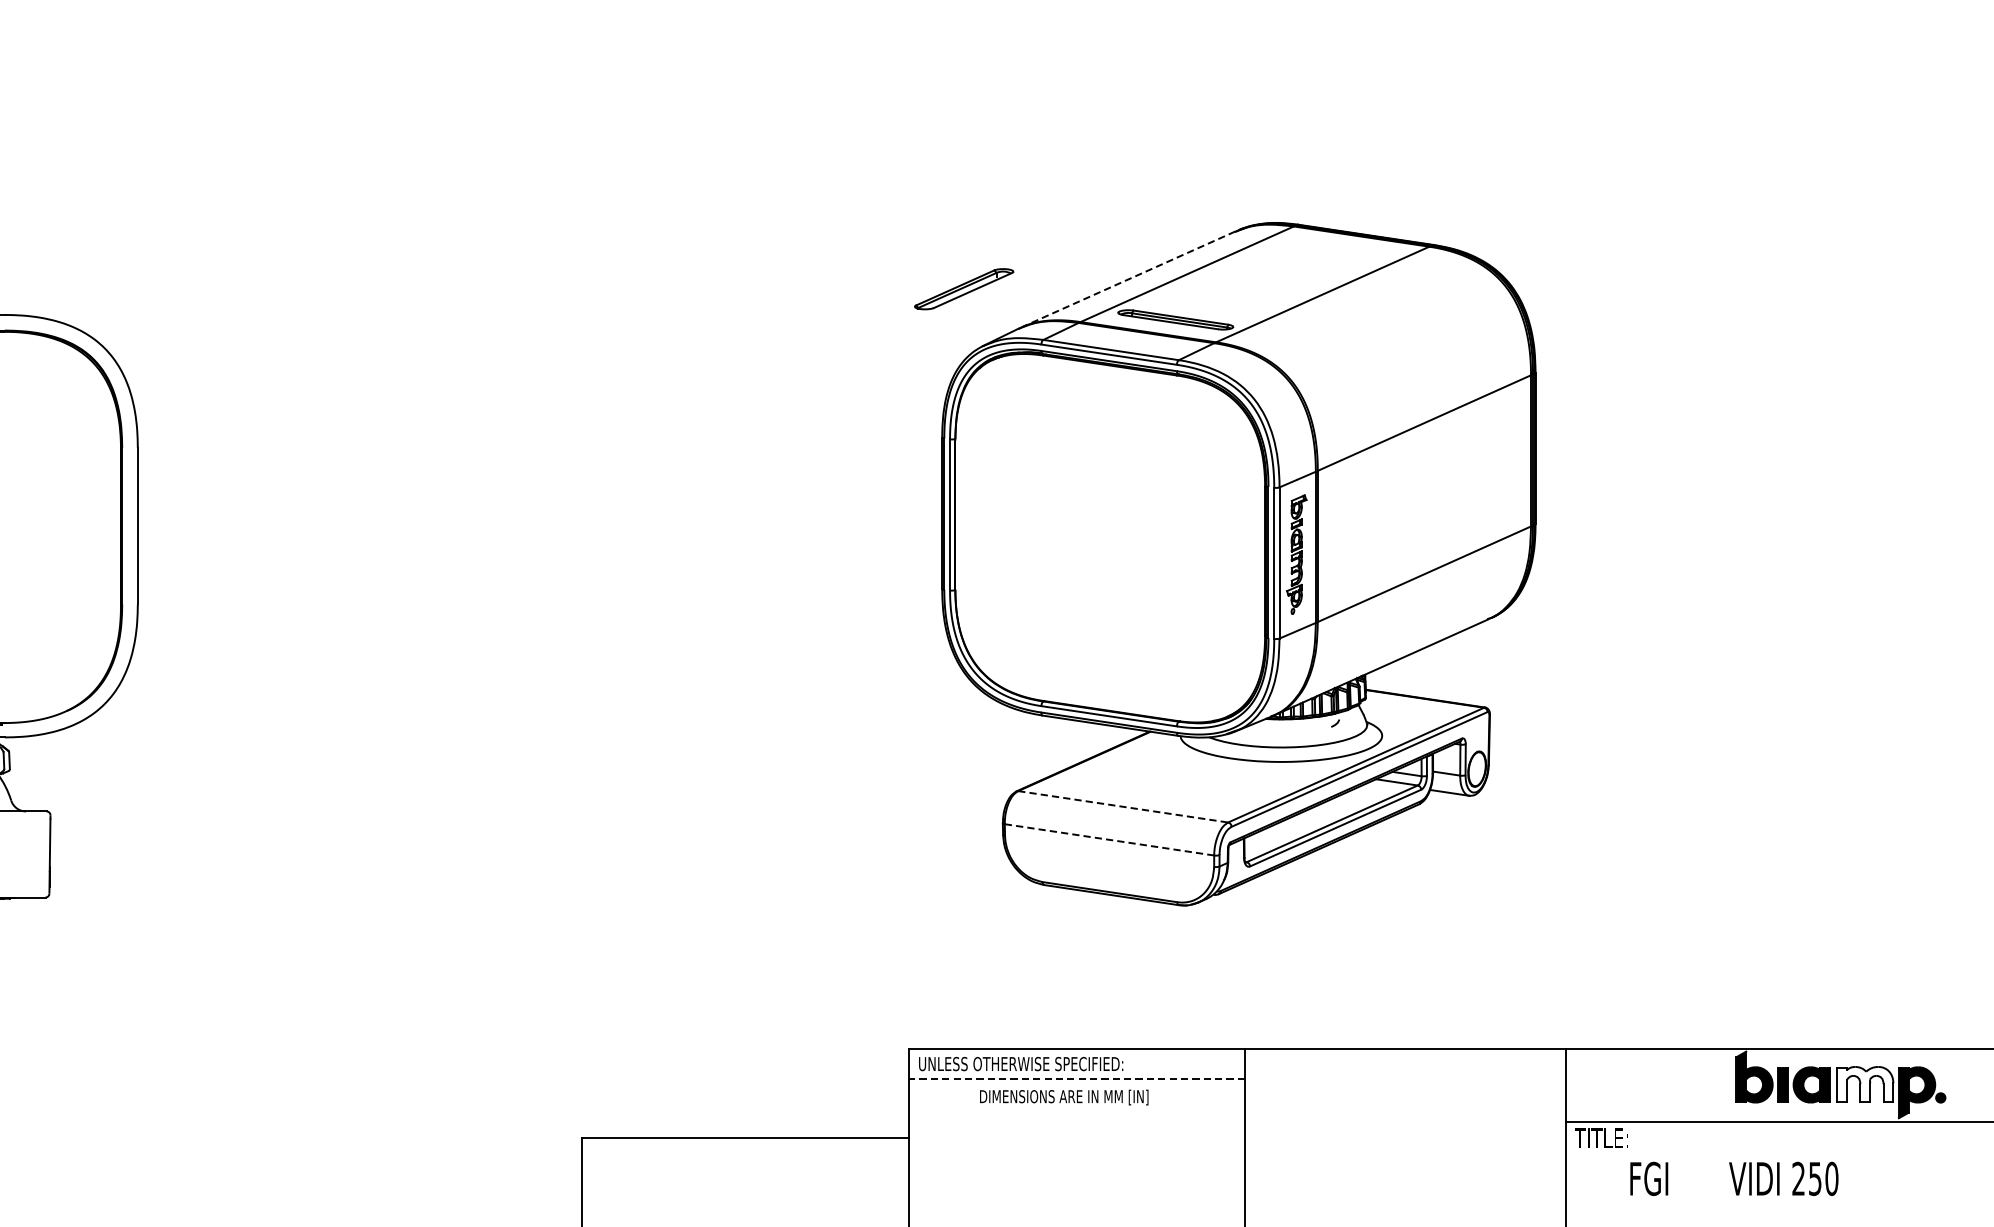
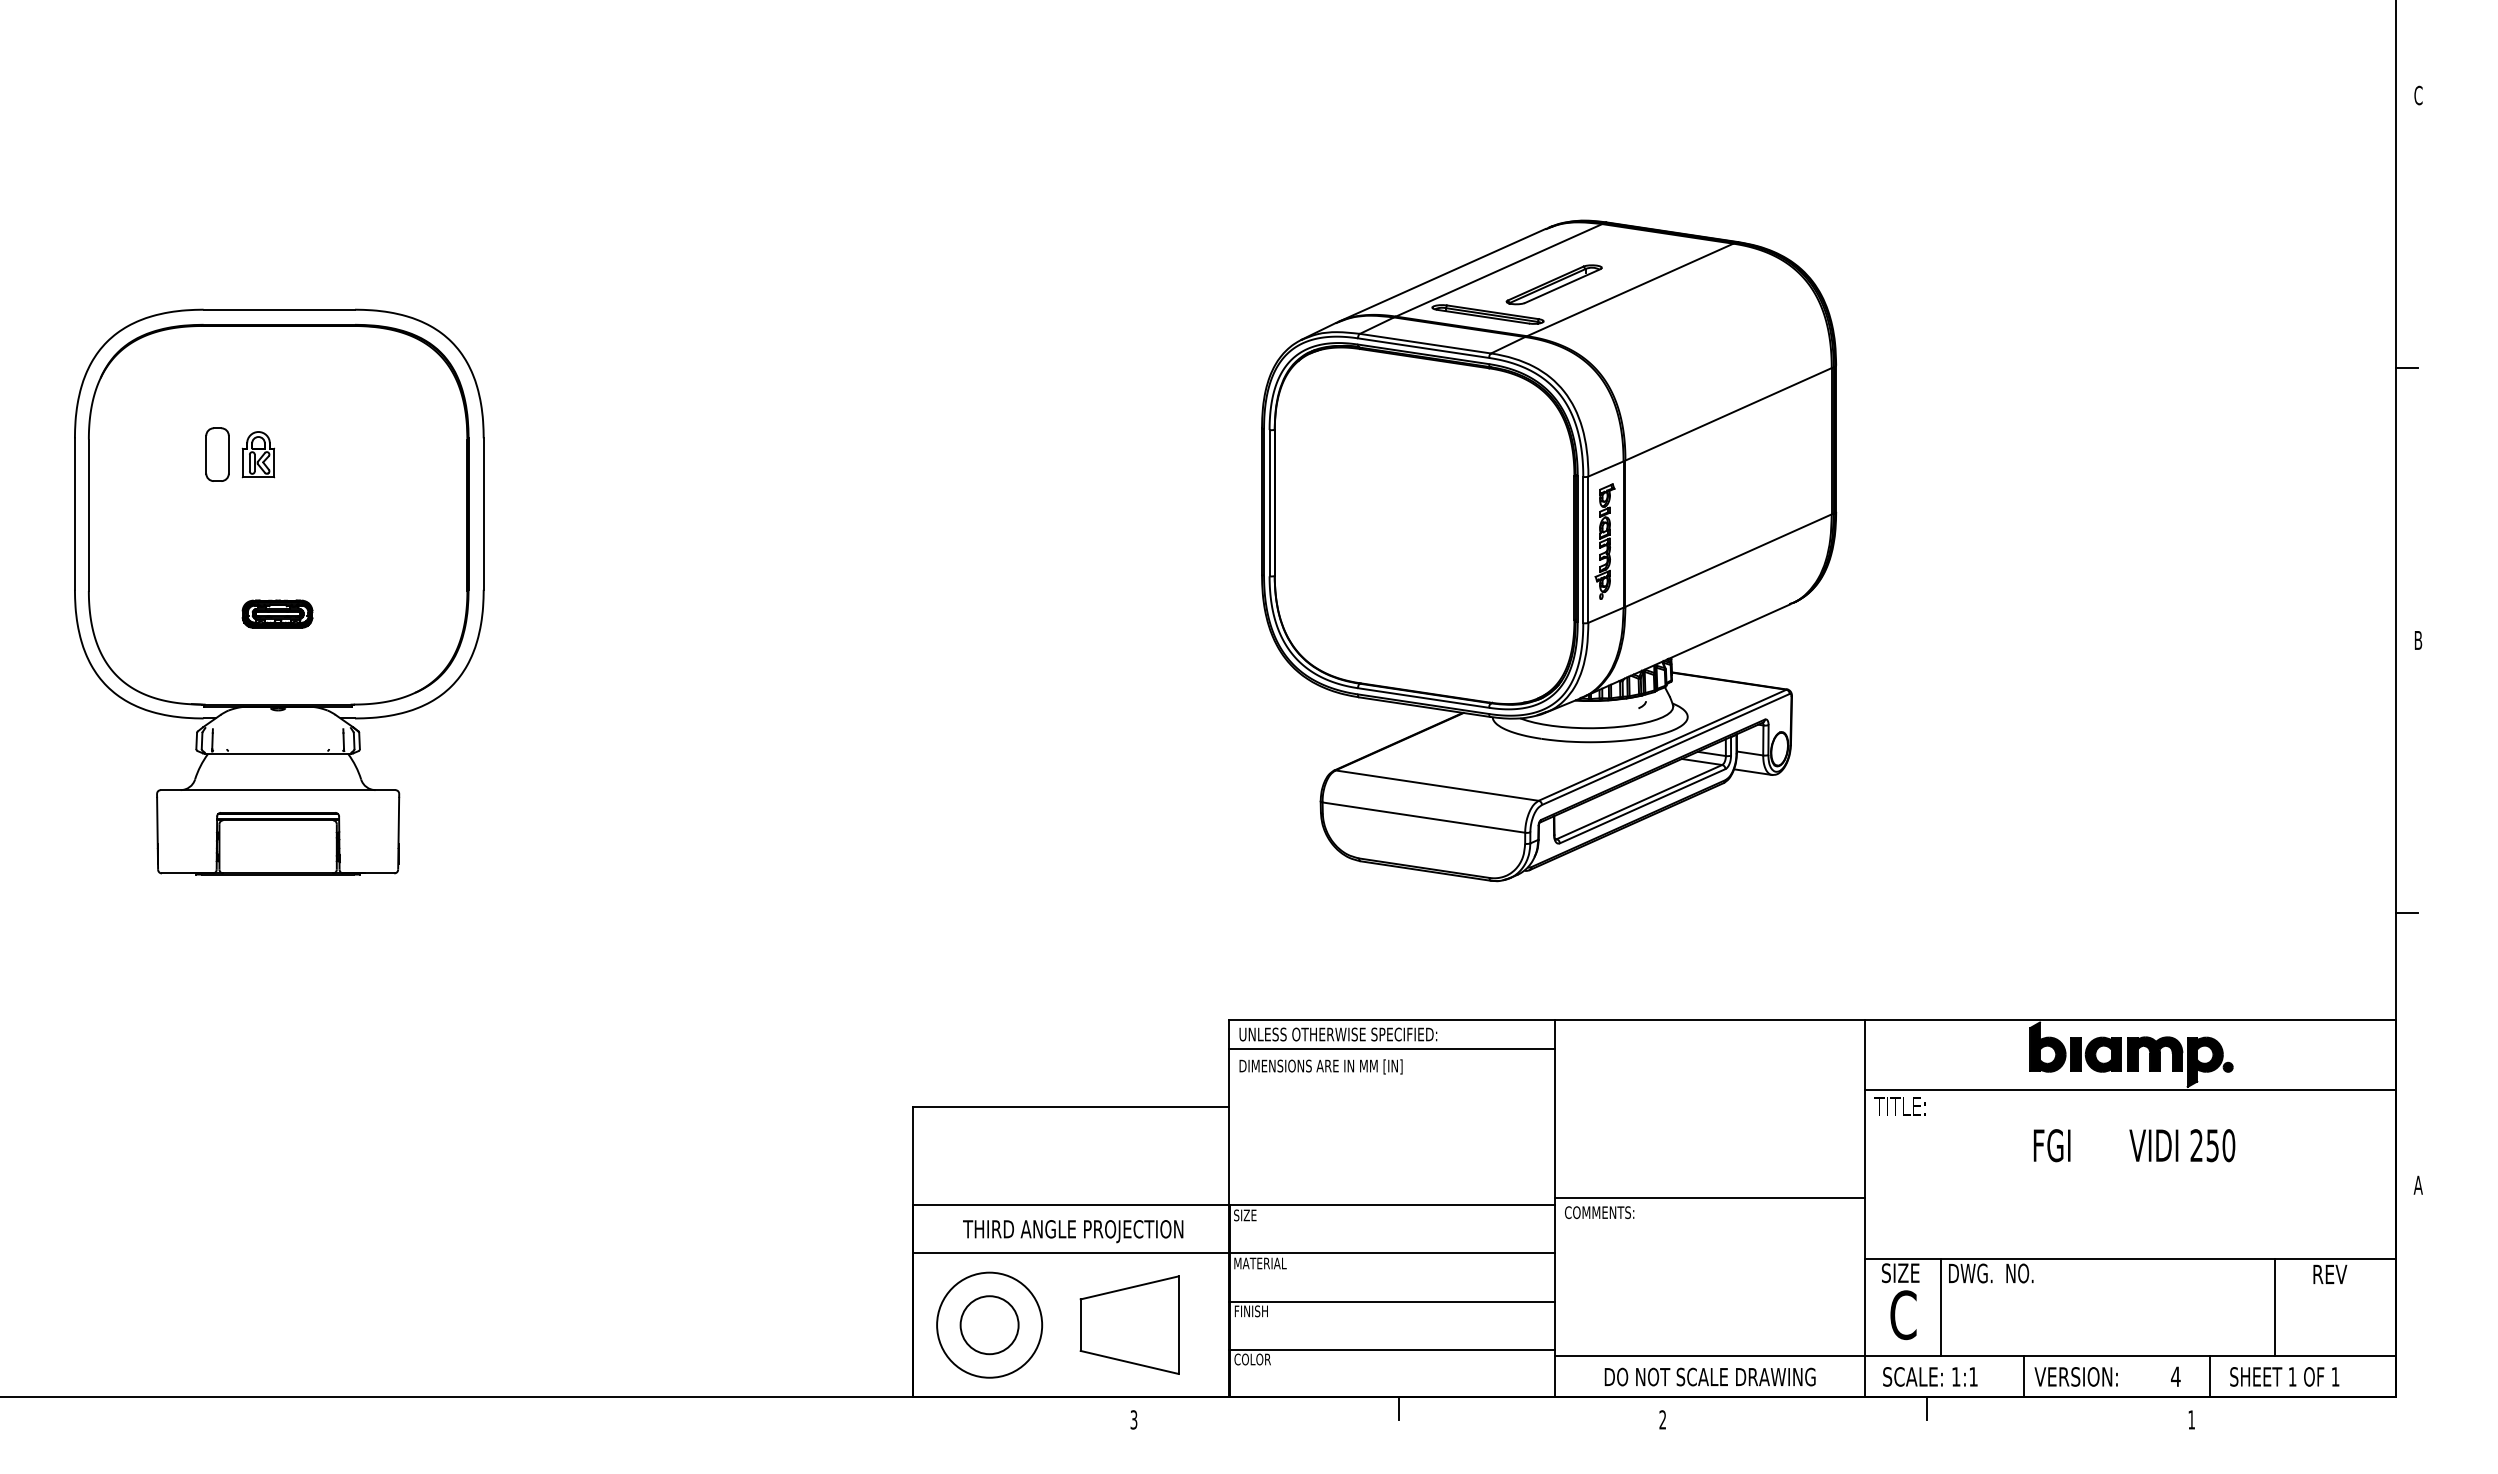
line: (1127, 279) -> (1441, 275), dashed -> solid
part: (963, 288) -> (1553, 284), moved
line: (1123, 806) -> (1437, 785), dashed -> solid
line: (1110, 839) -> (1424, 817), dashed -> solid
line: (1077, 1079) -> (1392, 1049), dashed -> solid
fill: (1865, 1084) -> (2155, 1054), added
text: (1063, 1097) -> (1320, 1066), moved
text: (1734, 1178) -> (2134, 1145), moved

